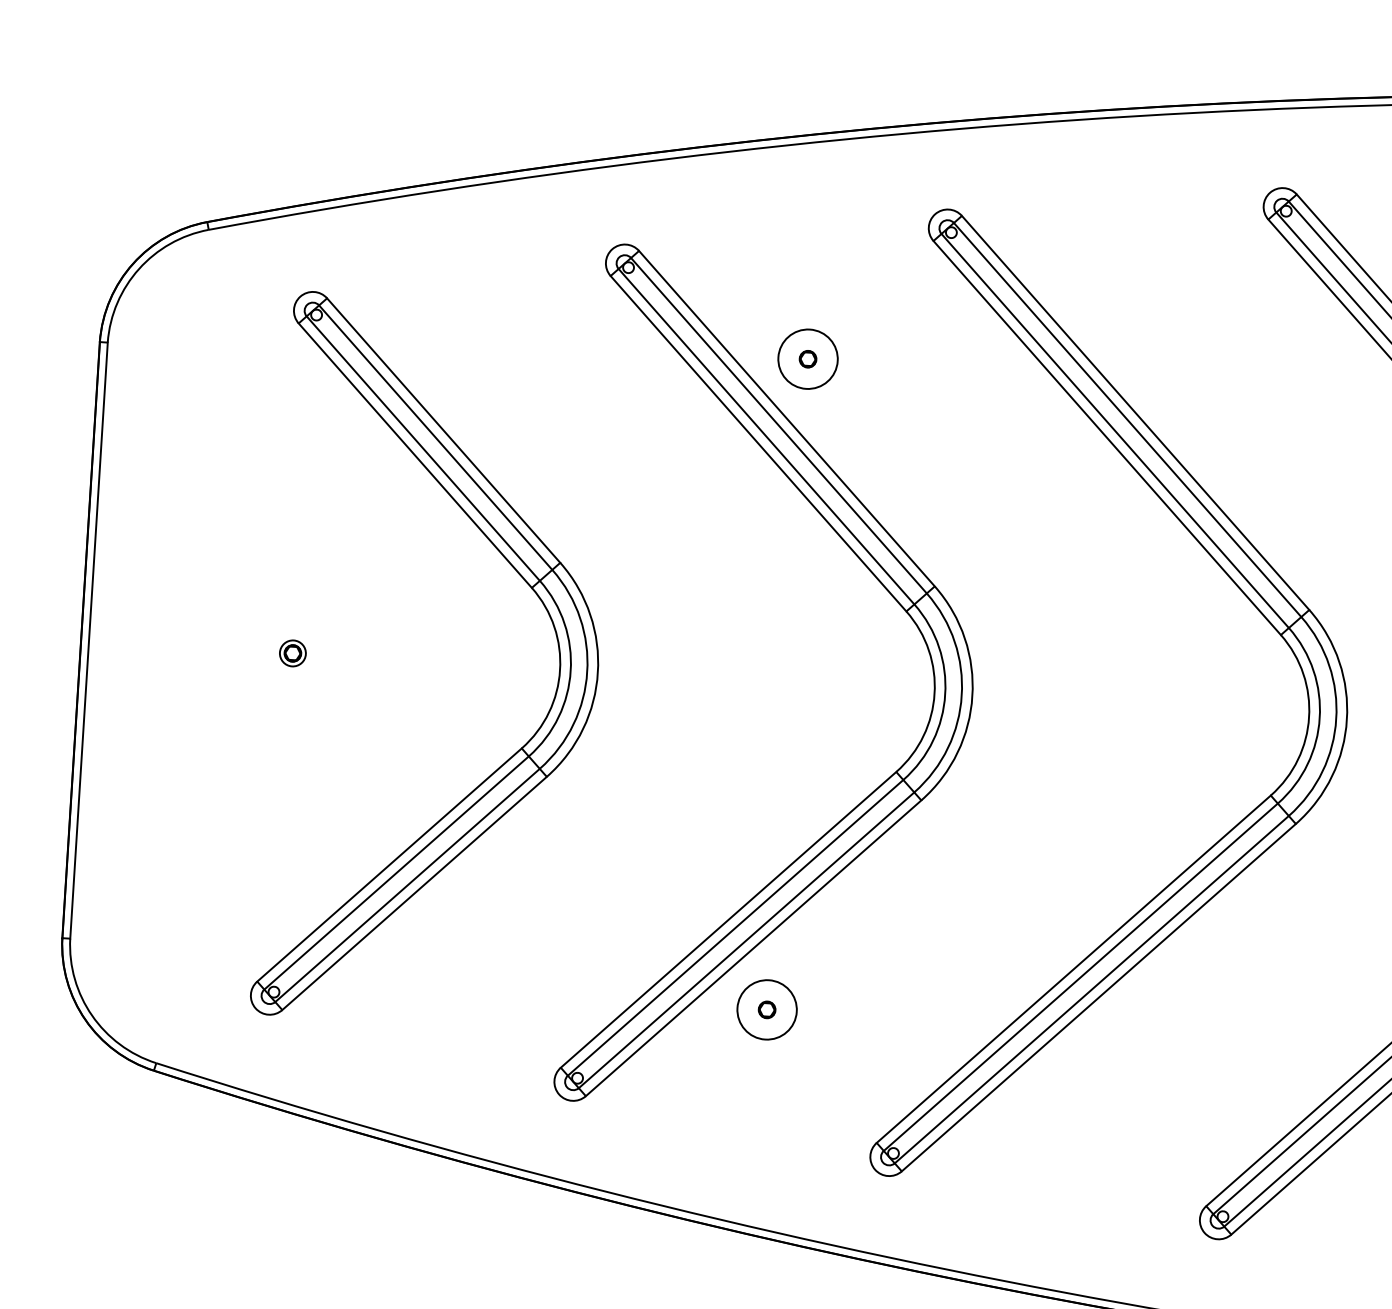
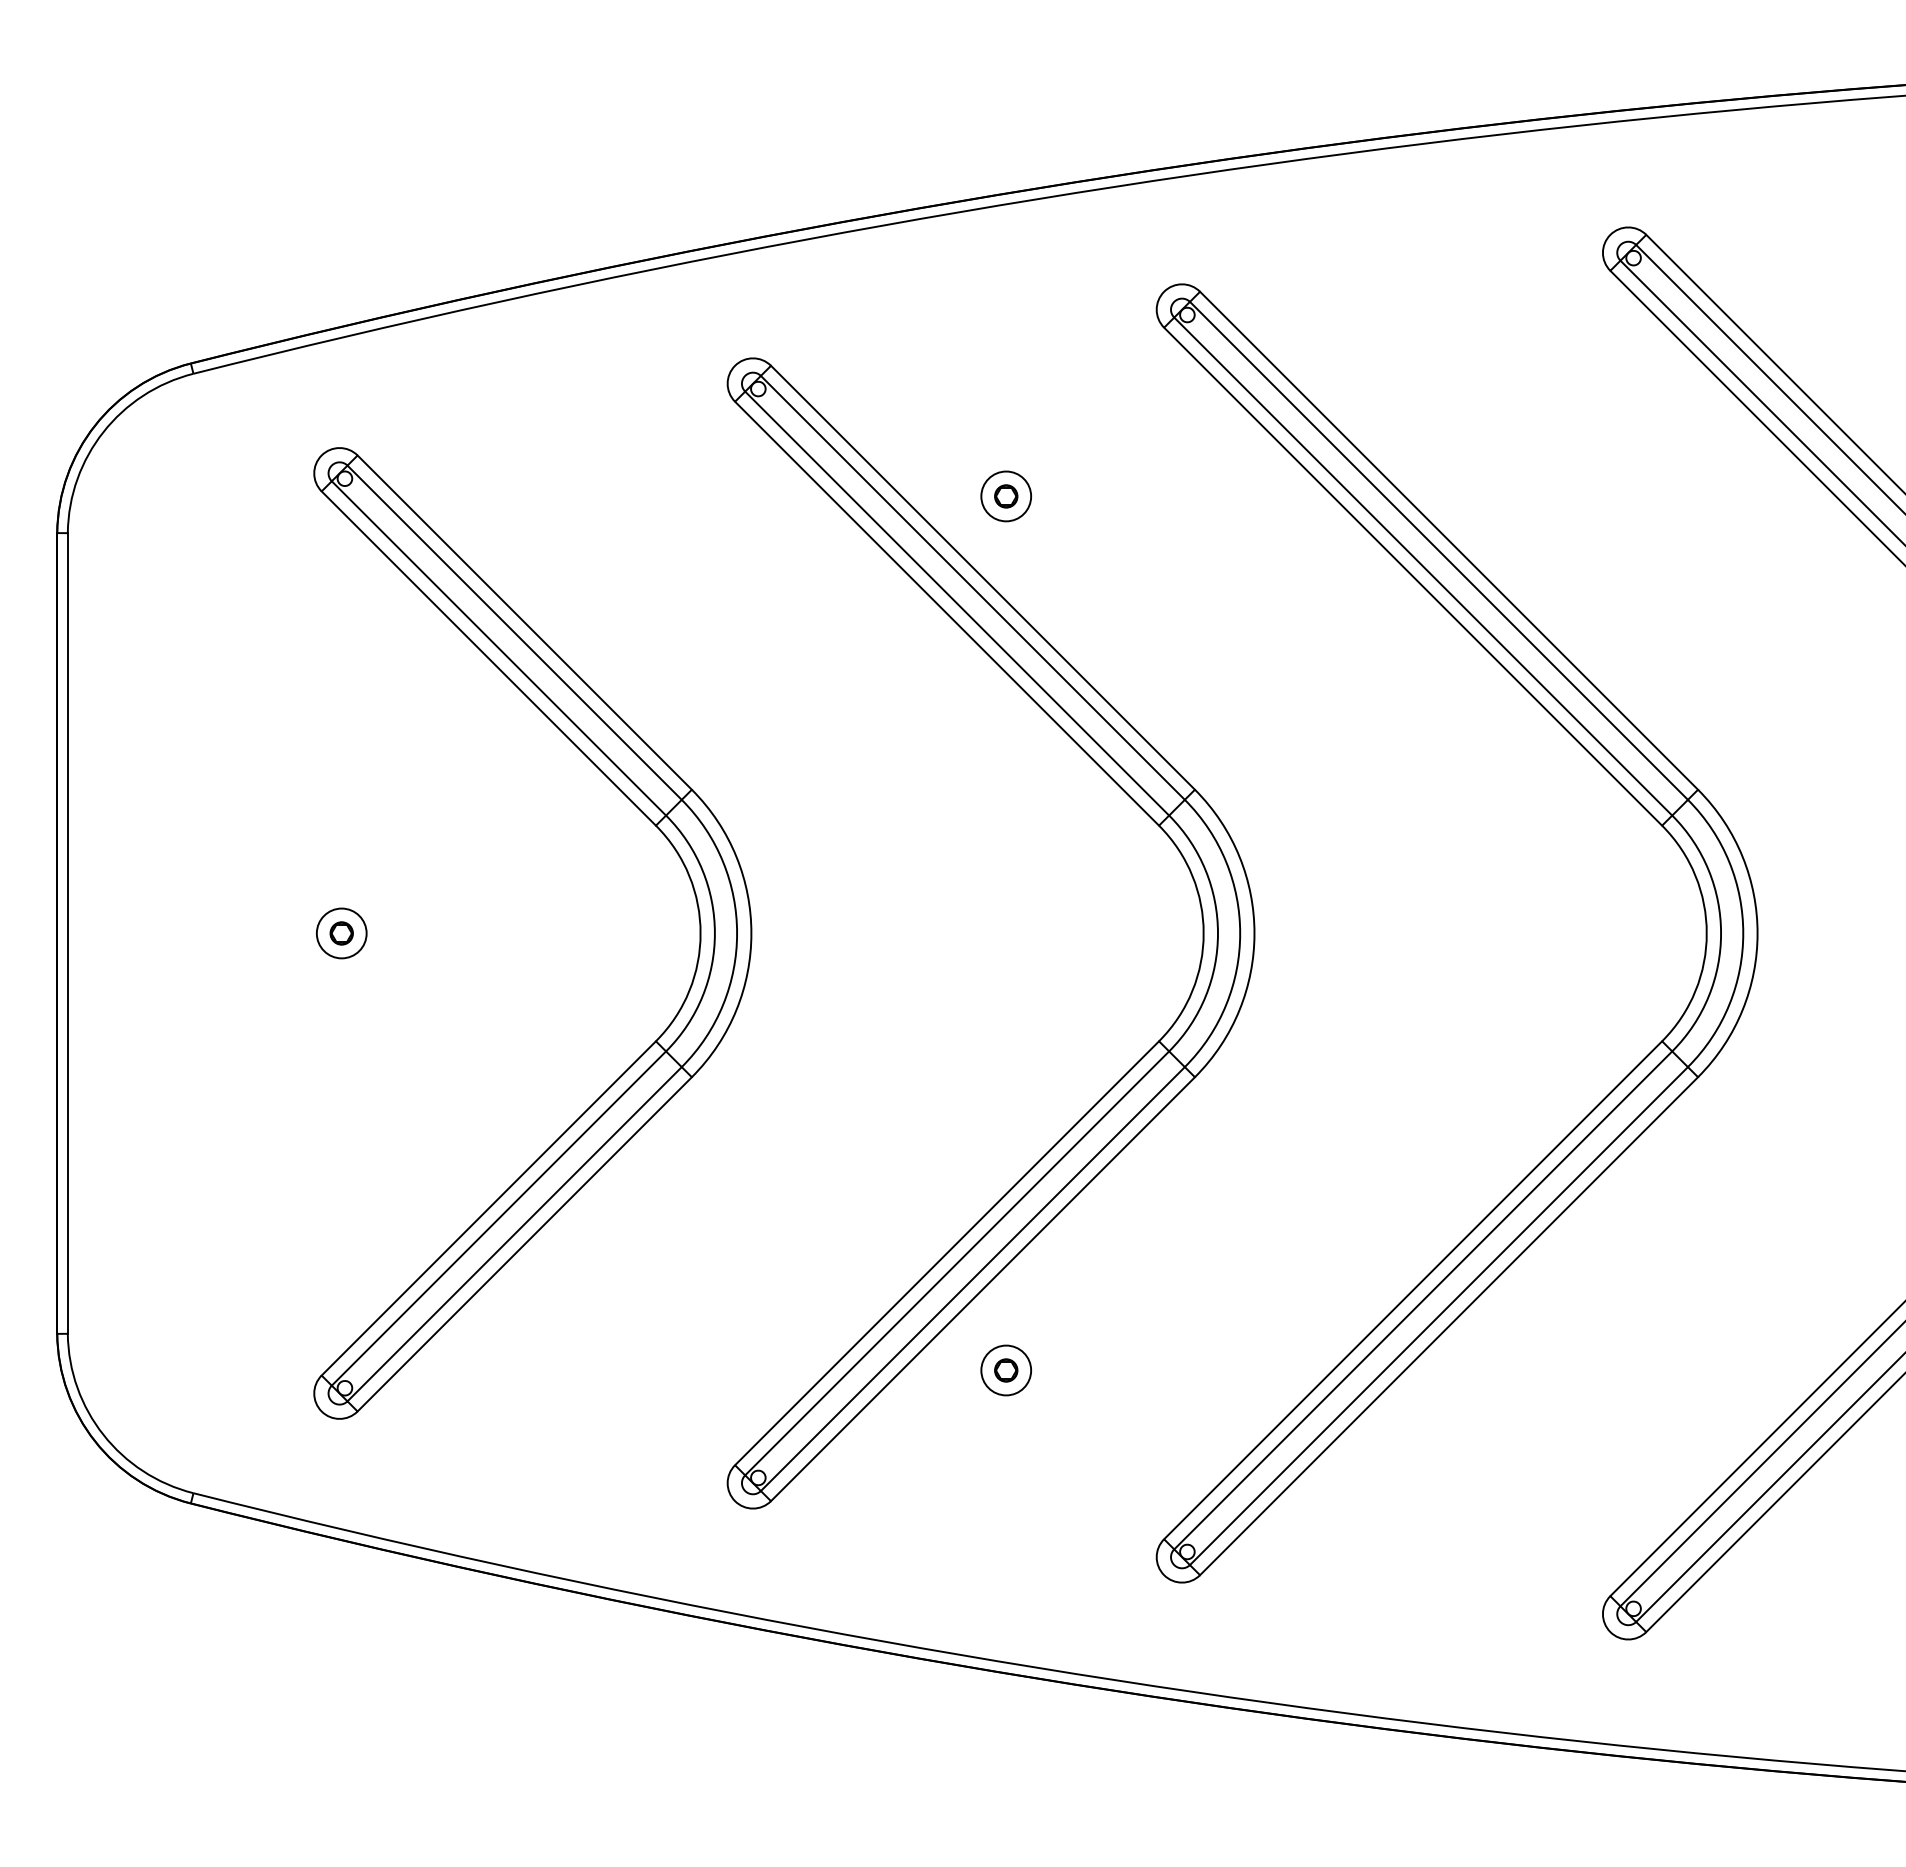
circle: (808, 359) -> (1006, 496), size x0.62
circle: (292, 653) -> (341, 933), size x1.43
circle: (767, 1009) -> (1006, 1370), size x0.62

